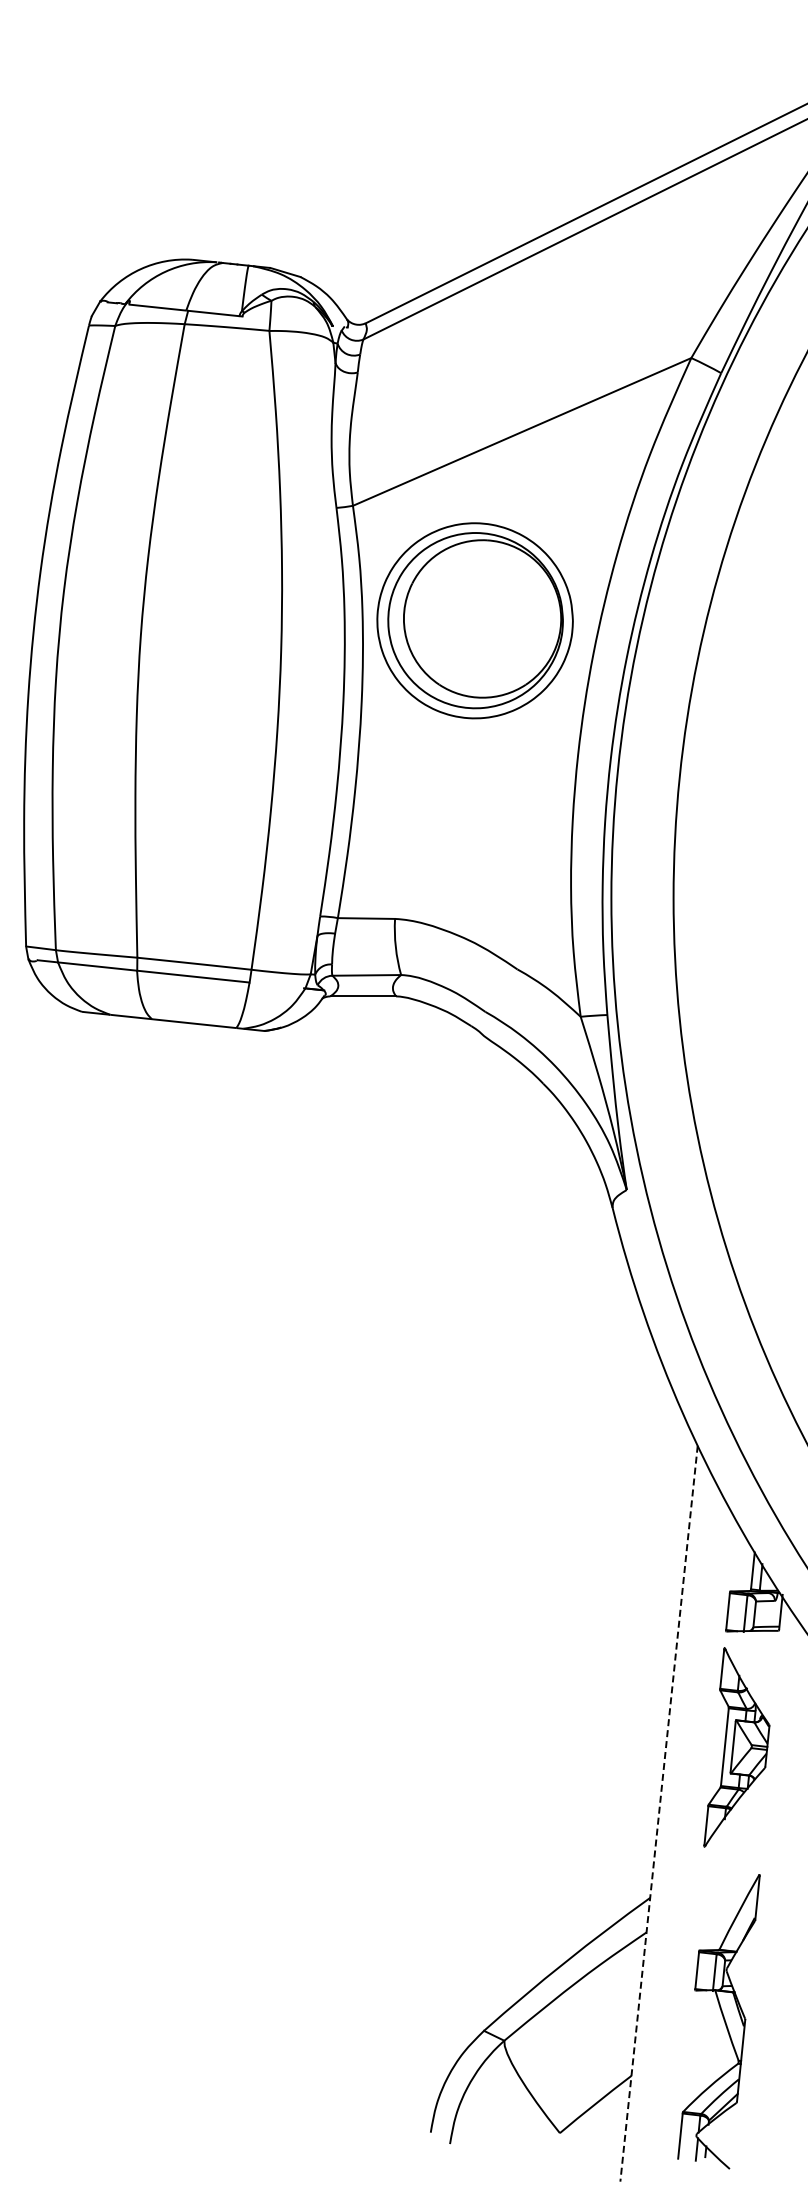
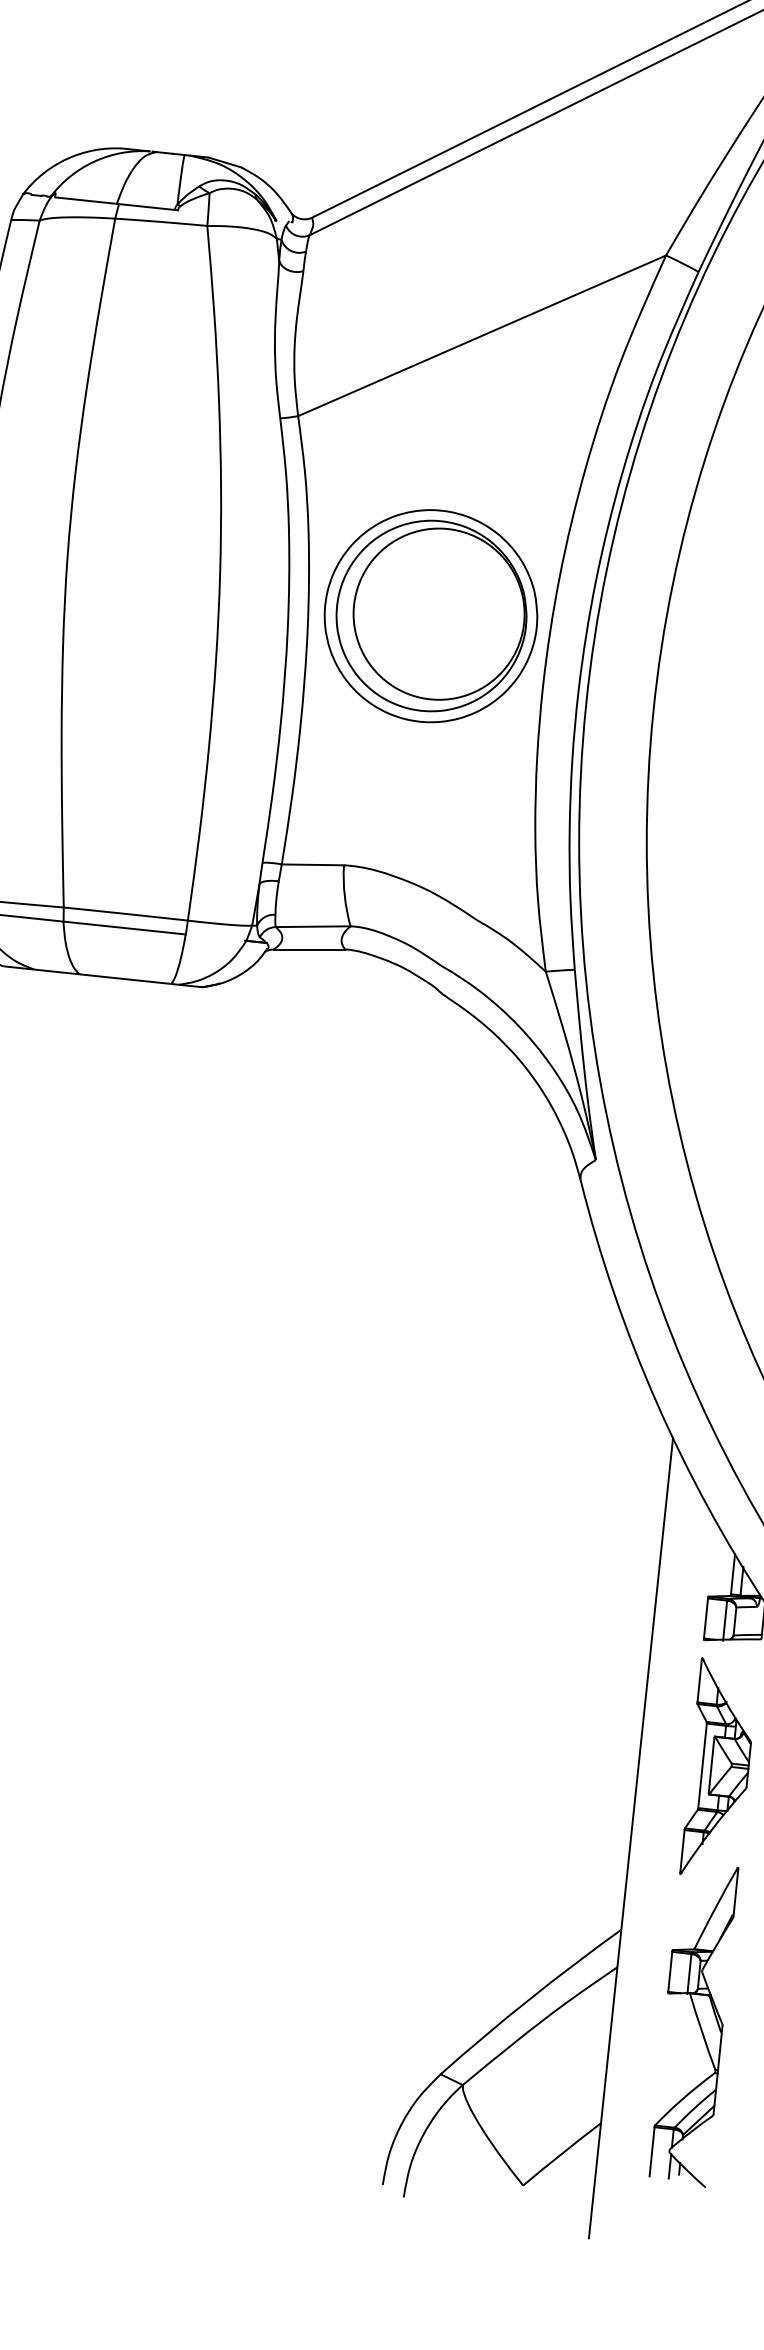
part: (474, 620) -> (430, 615), moved
line: (659, 1813) -> (631, 1837), dashed -> solid
part: (718, 2021) -> (693, 2027), moved

